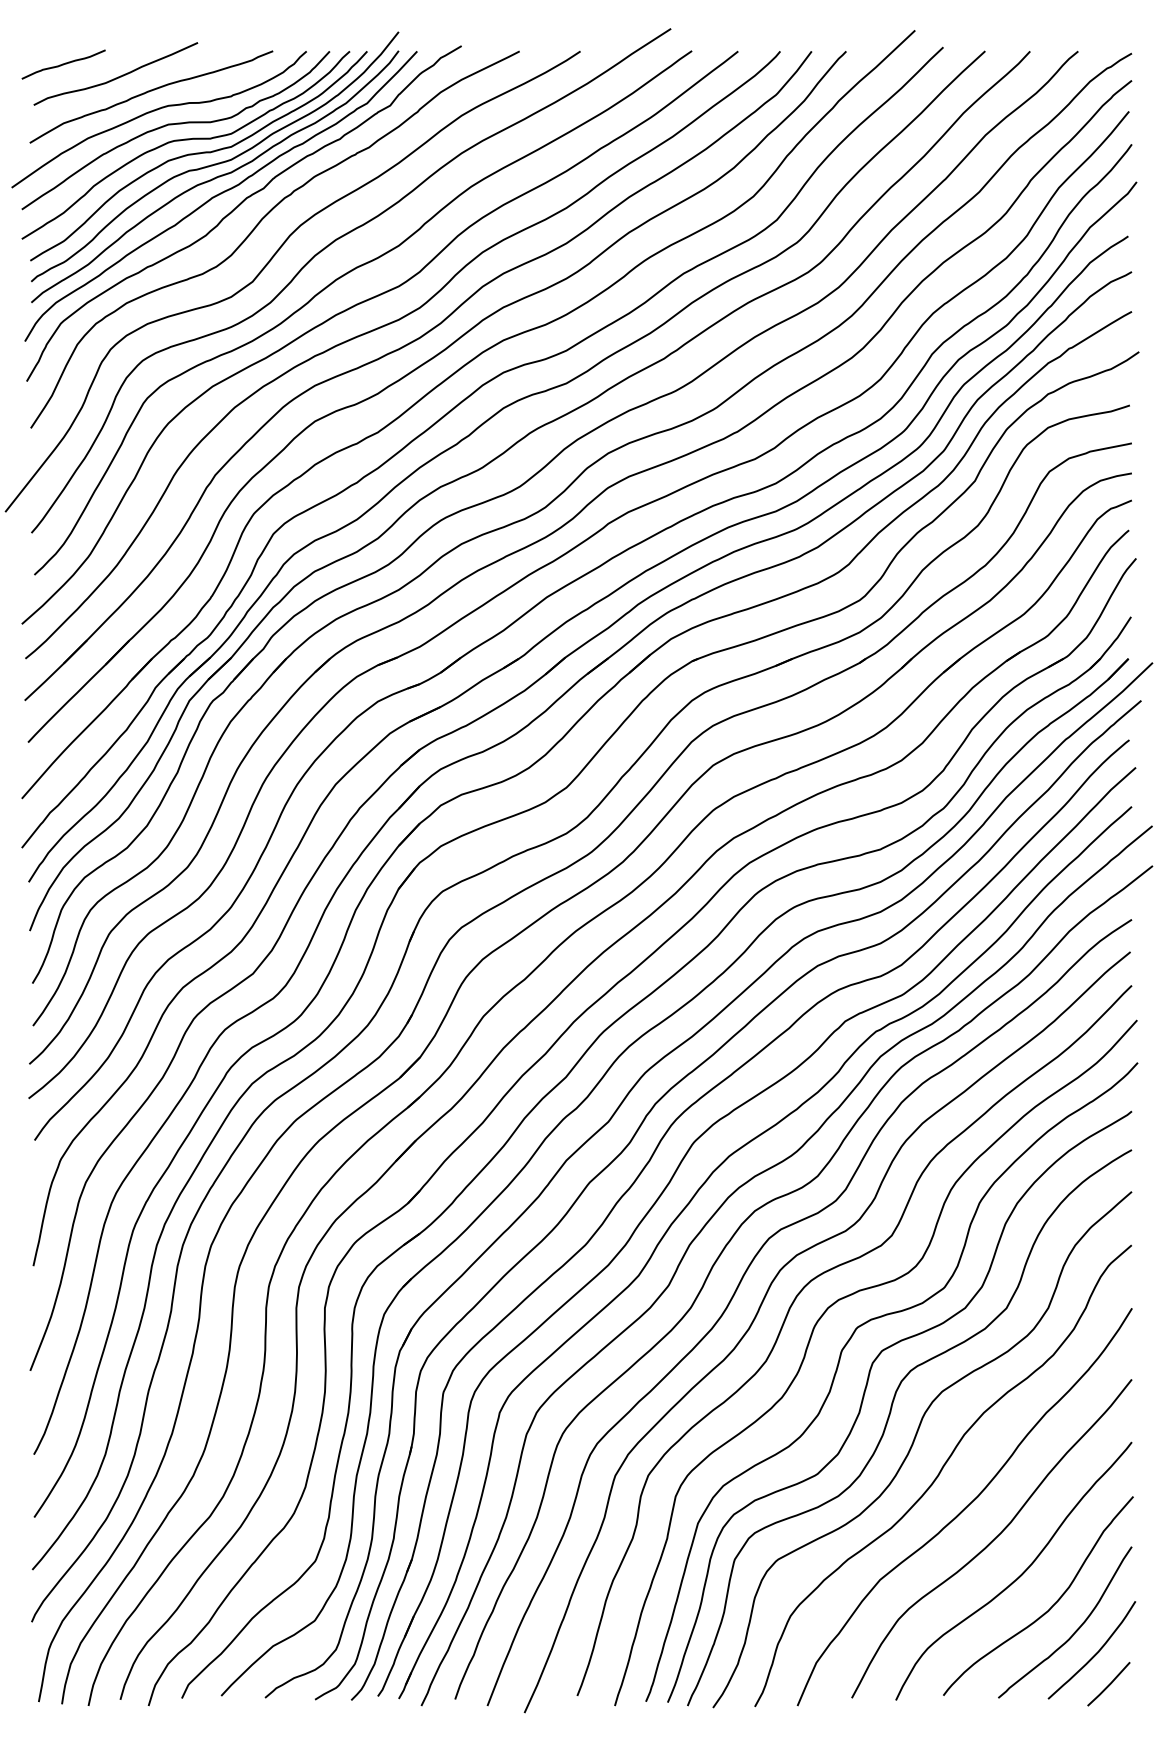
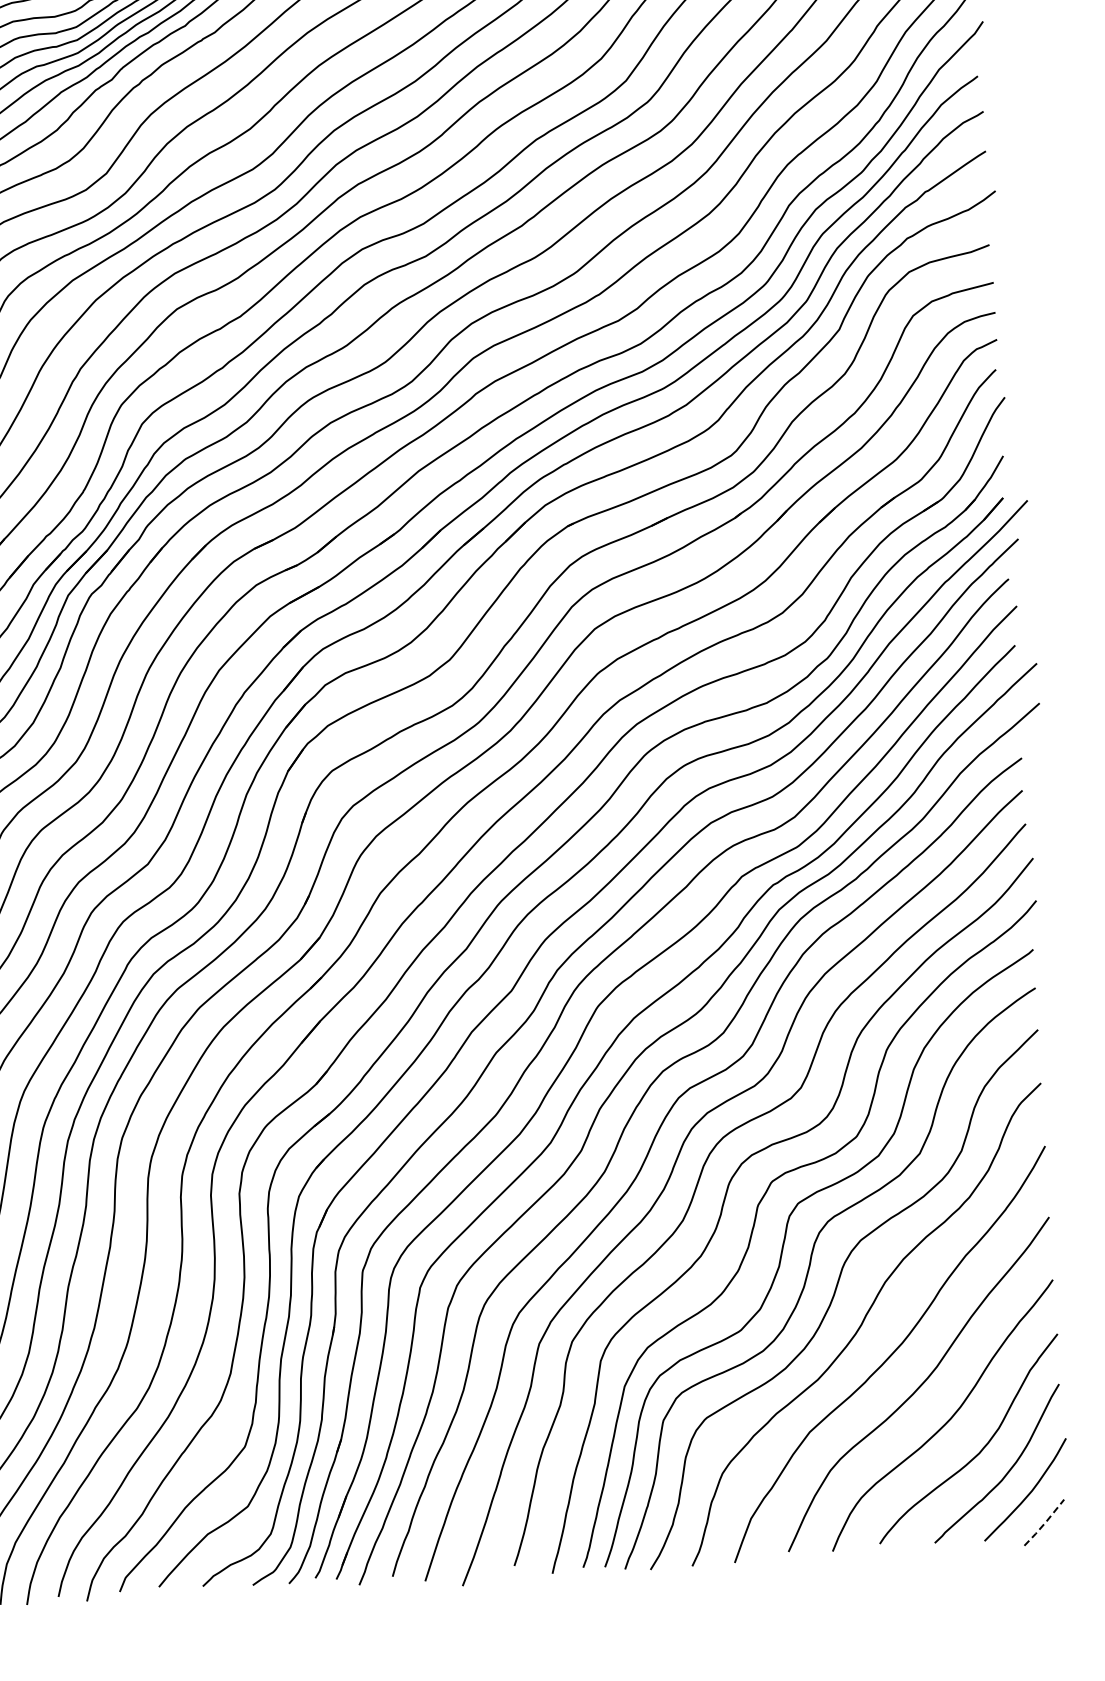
line: (1109, 1684) -> (1044, 1522), solid -> dashed

